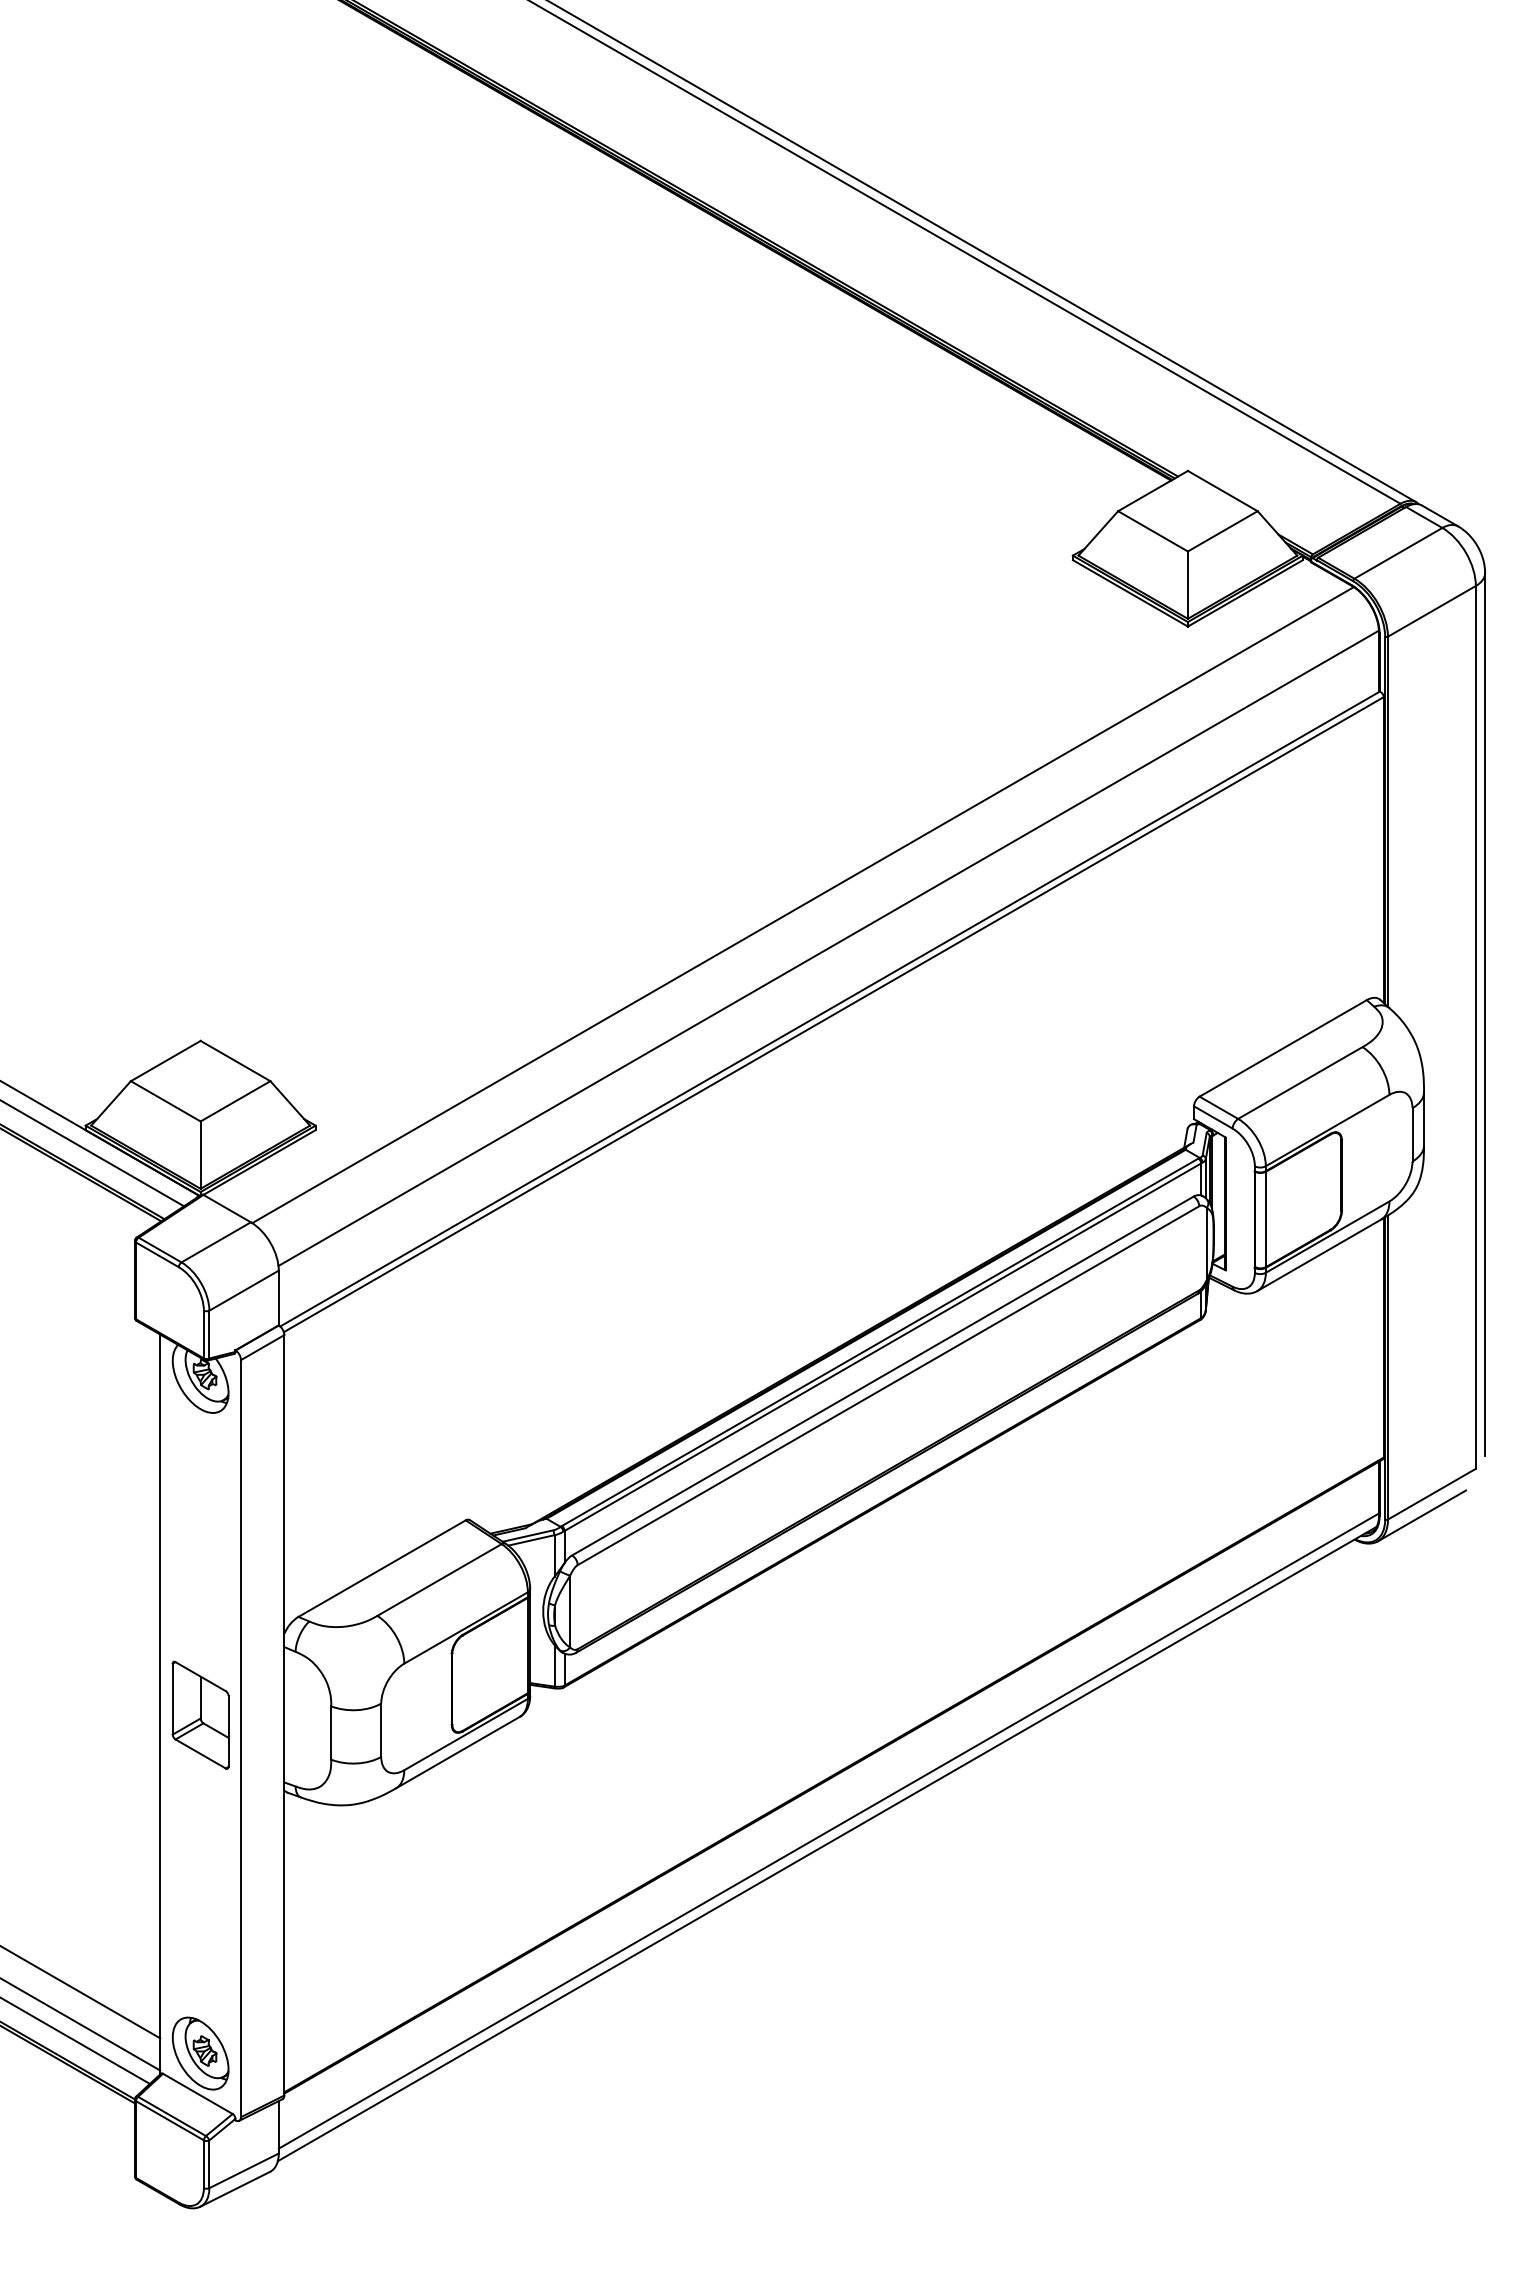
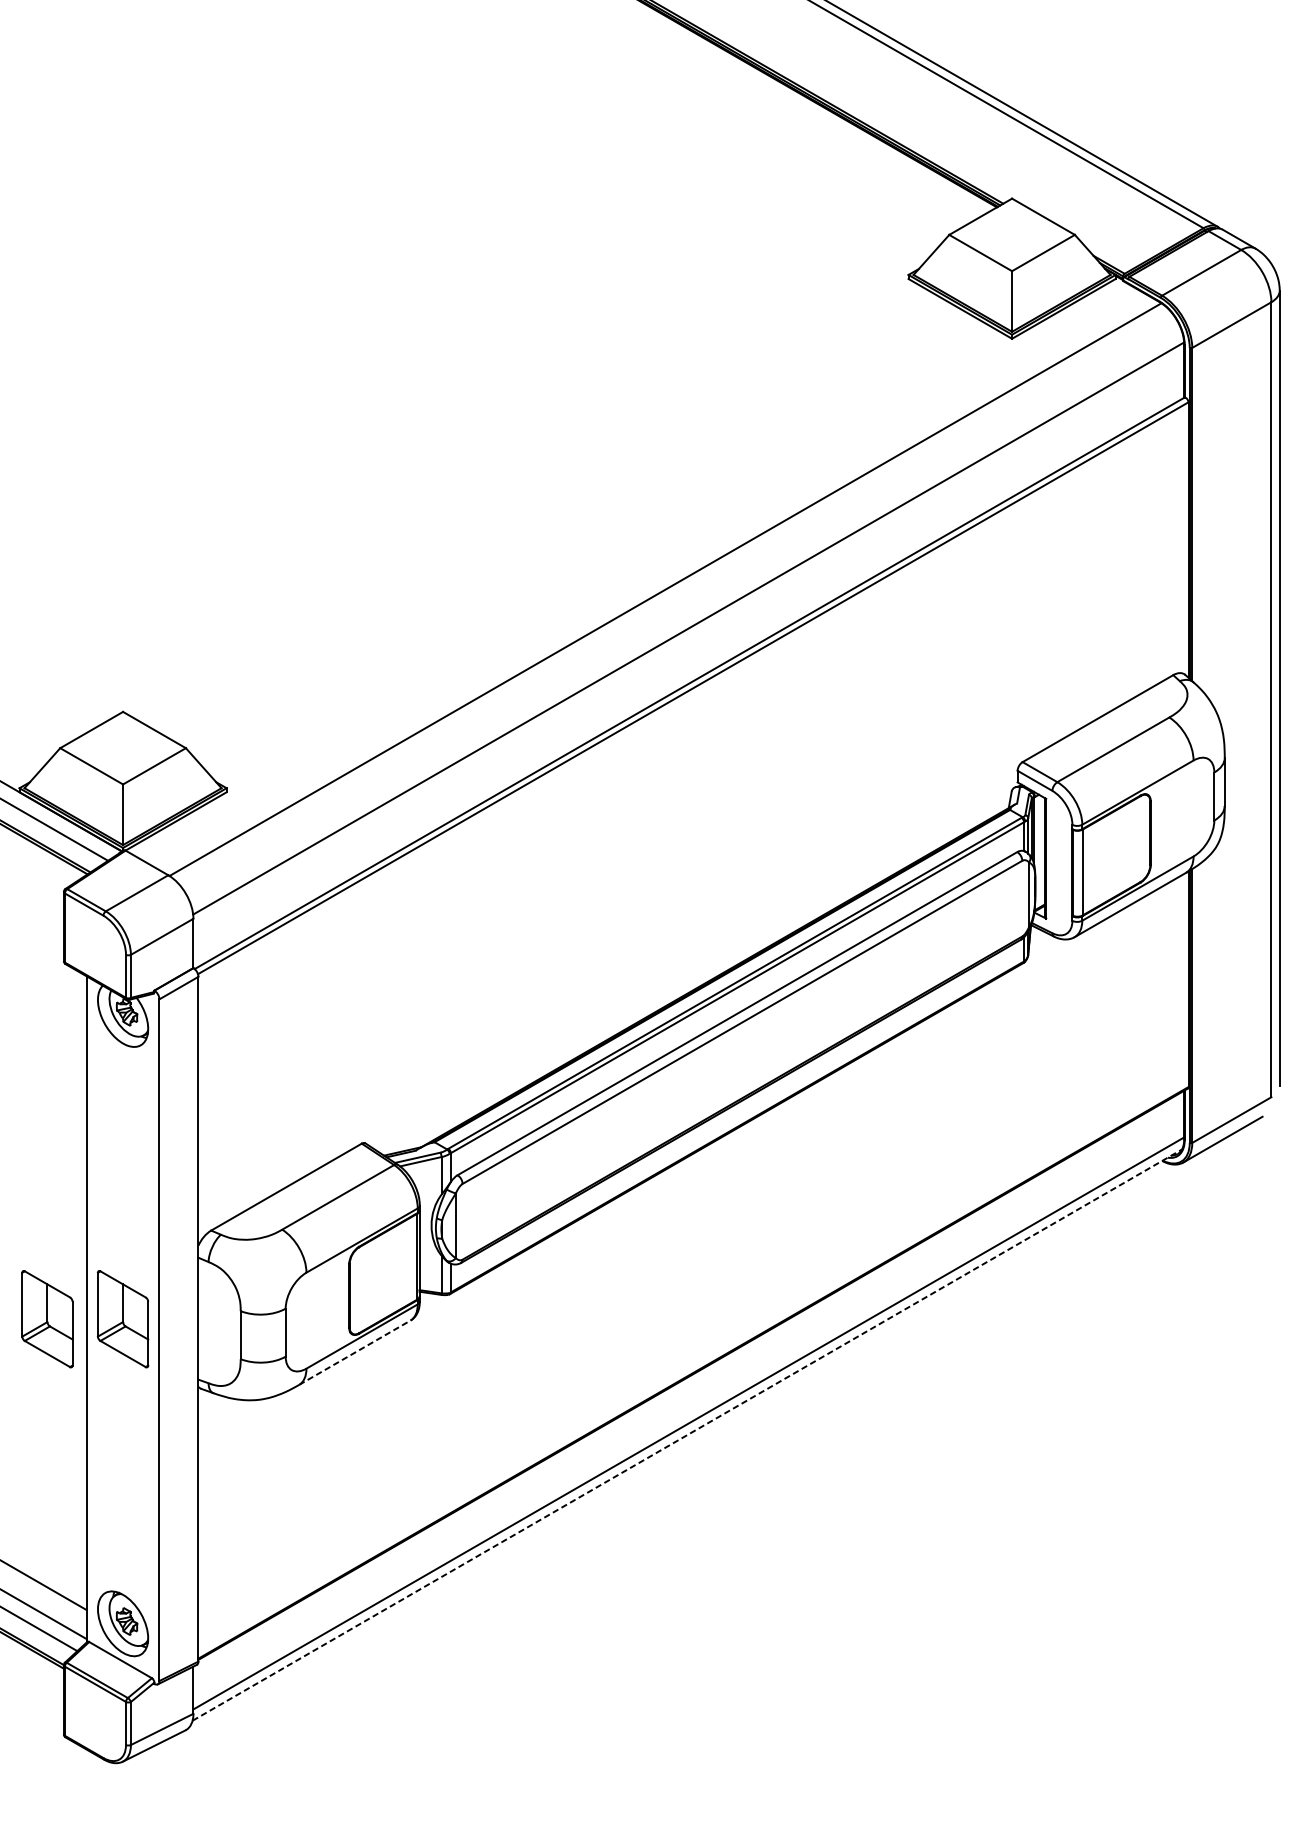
part: (116, 1714) -> (47, 1318), added
line: (458, 1752) -> (355, 1352), solid -> dashed
line: (827, 1843) -> (687, 1434), solid -> dashed

